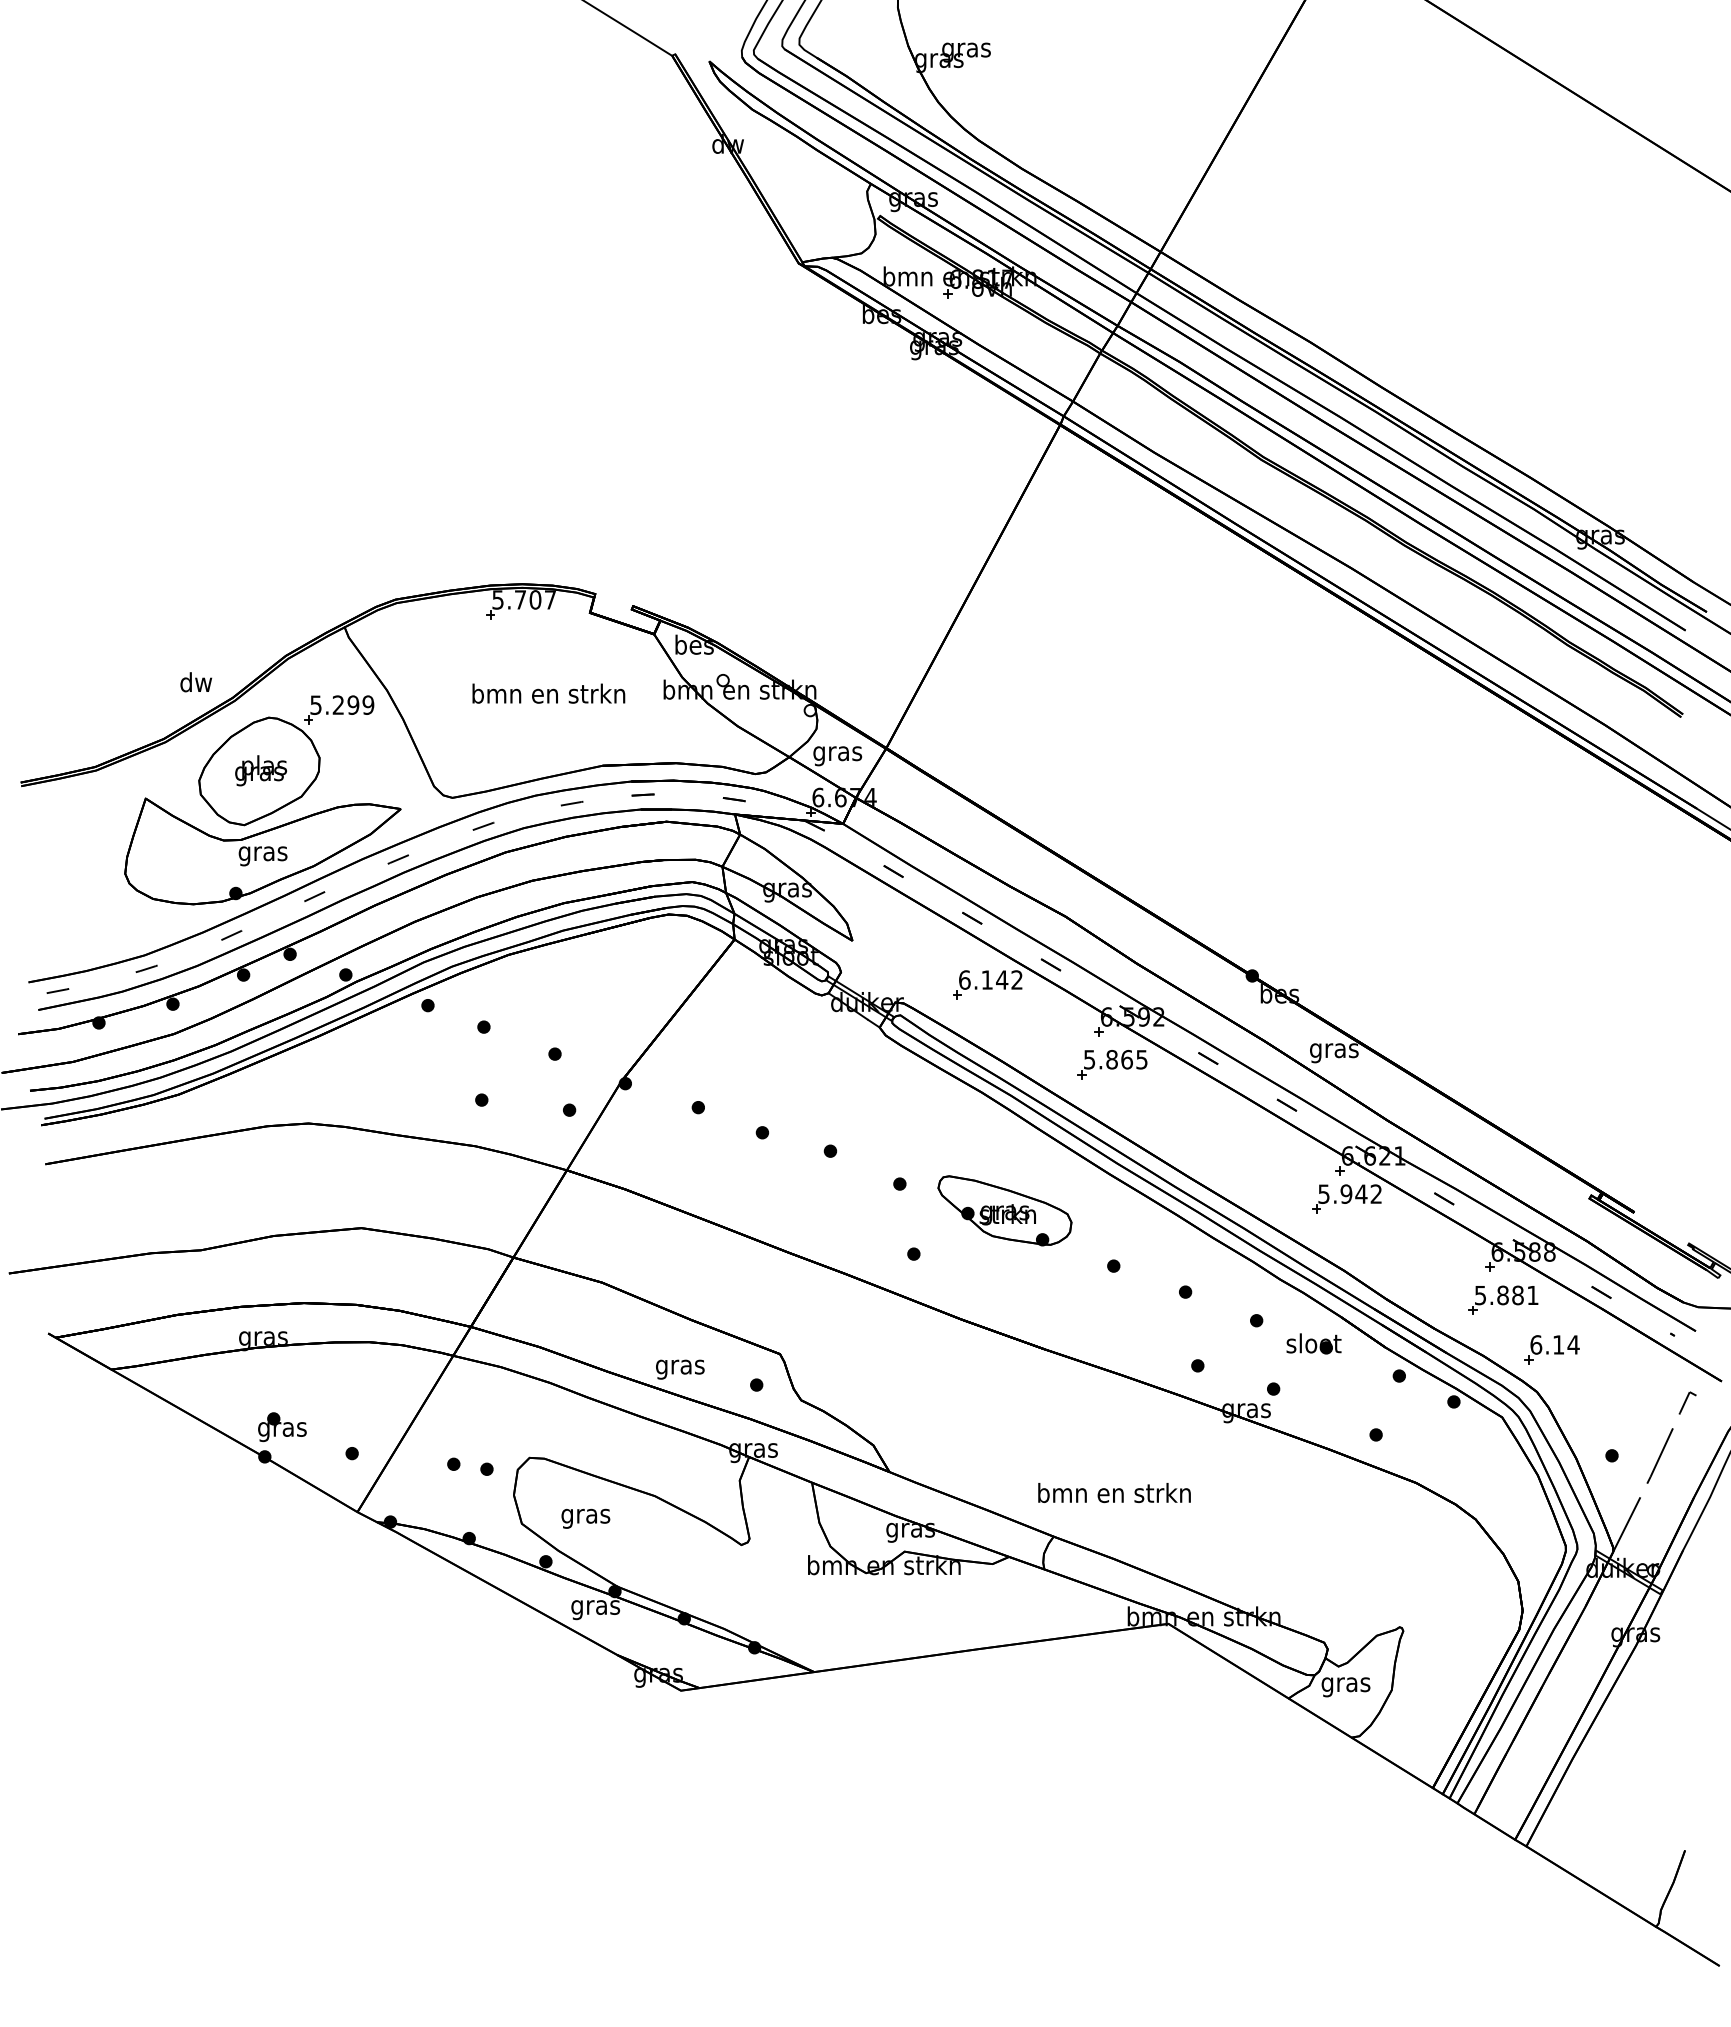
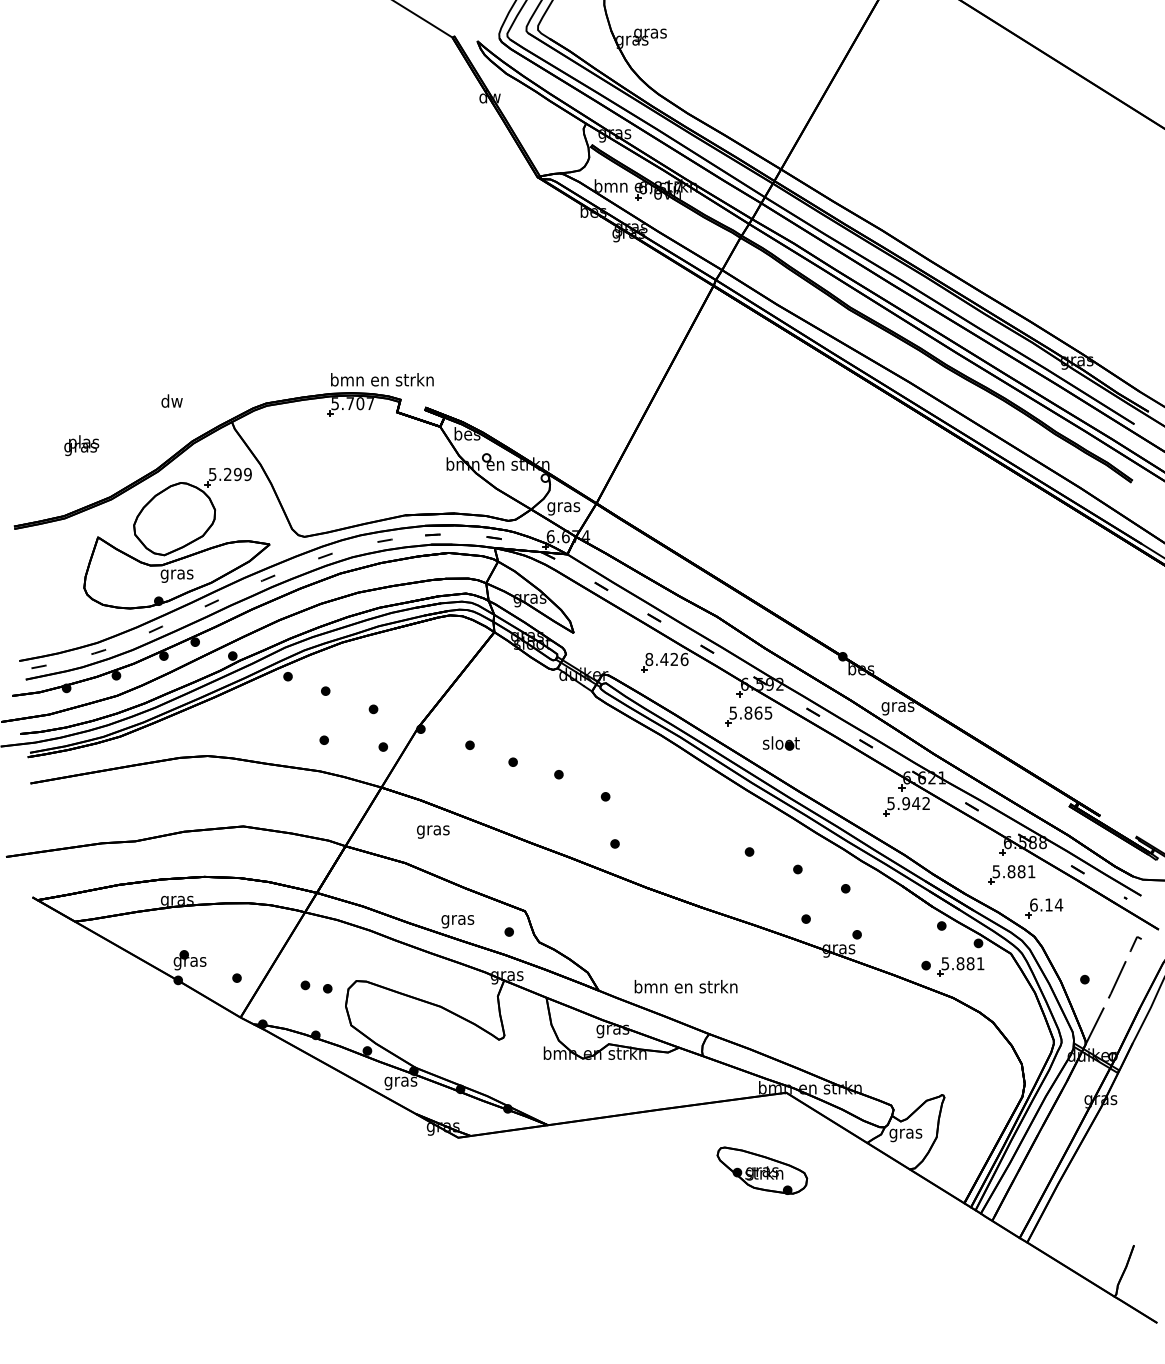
text: (195, 681) -> (171, 400), moved
text: (549, 693) -> (382, 379), moved
text: (260, 770) -> (81, 445), moved
text: (990, 980) -> (666, 659), 6.142 -> 8.426
part: (1005, 1210) -> (762, 1170), moved
part: (1314, 1344) -> (781, 743), moved
part: (1427, 1436) -> (960, 966), added
text: (1113, 1492) -> (685, 986), moved
text: (586, 1517) -> (433, 831), moved

